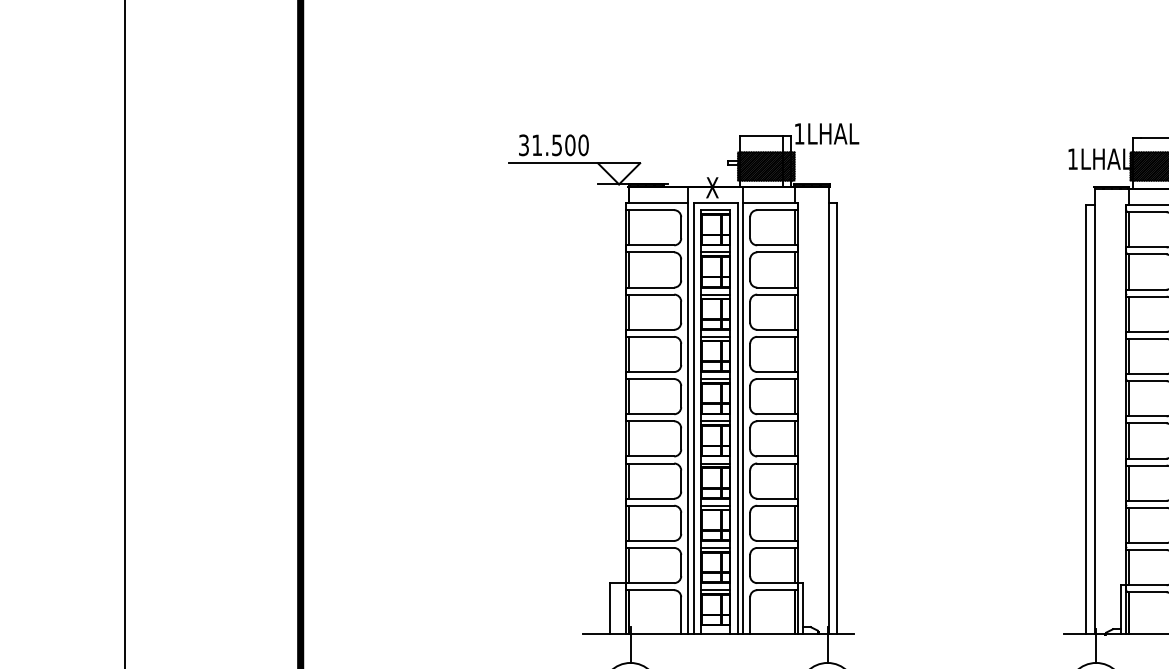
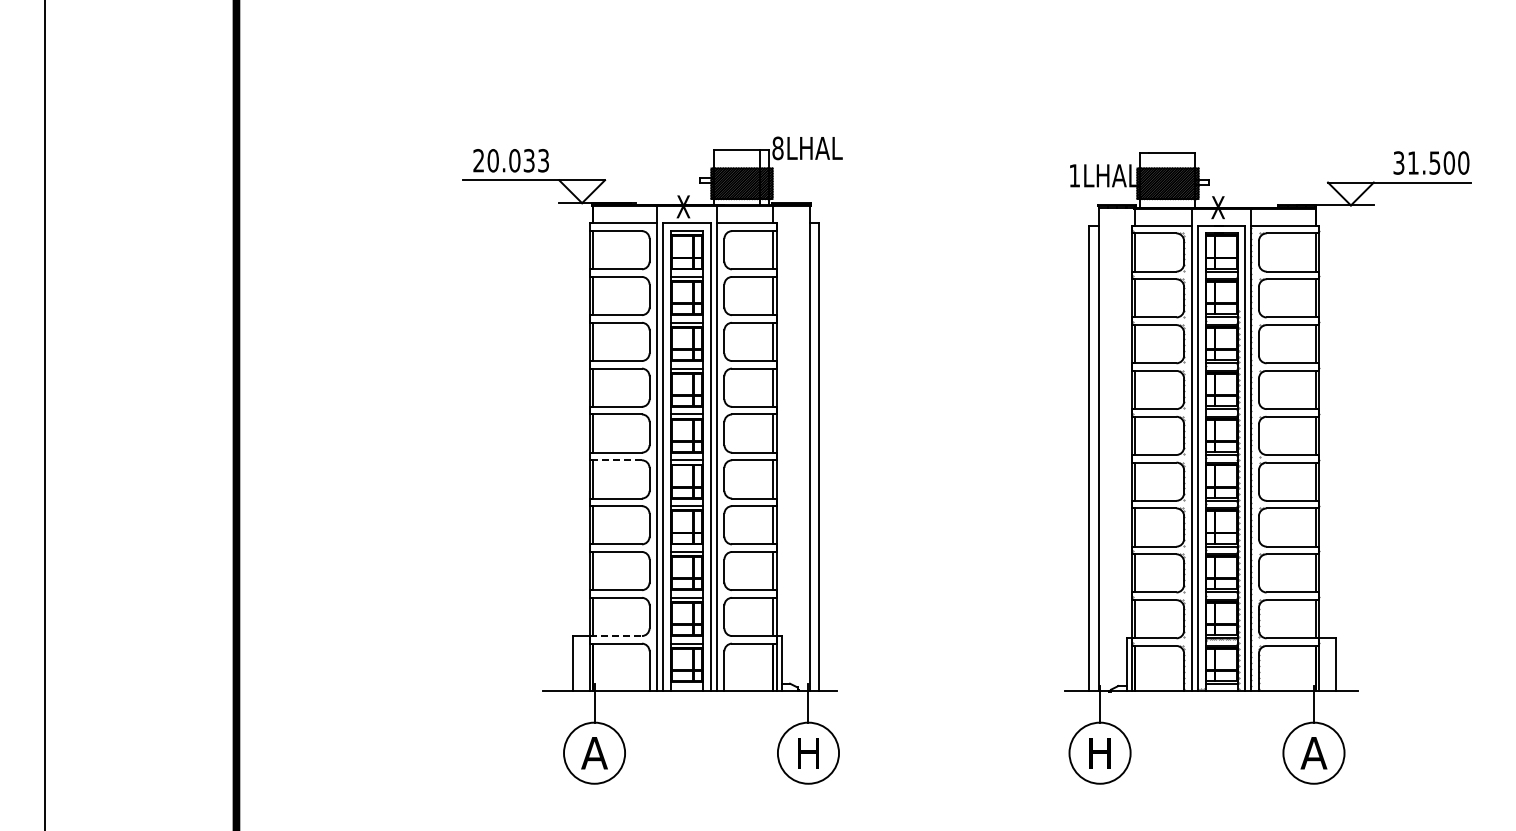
text: (799, 134) -> (777, 148), 1LHAL -> 8LHAL
text: (554, 145) -> (511, 160), 31.500 -> 20.033
line: (649, 421) -> (615, 460), solid -> dashed
line: (650, 583) -> (616, 636), solid -> dashed

